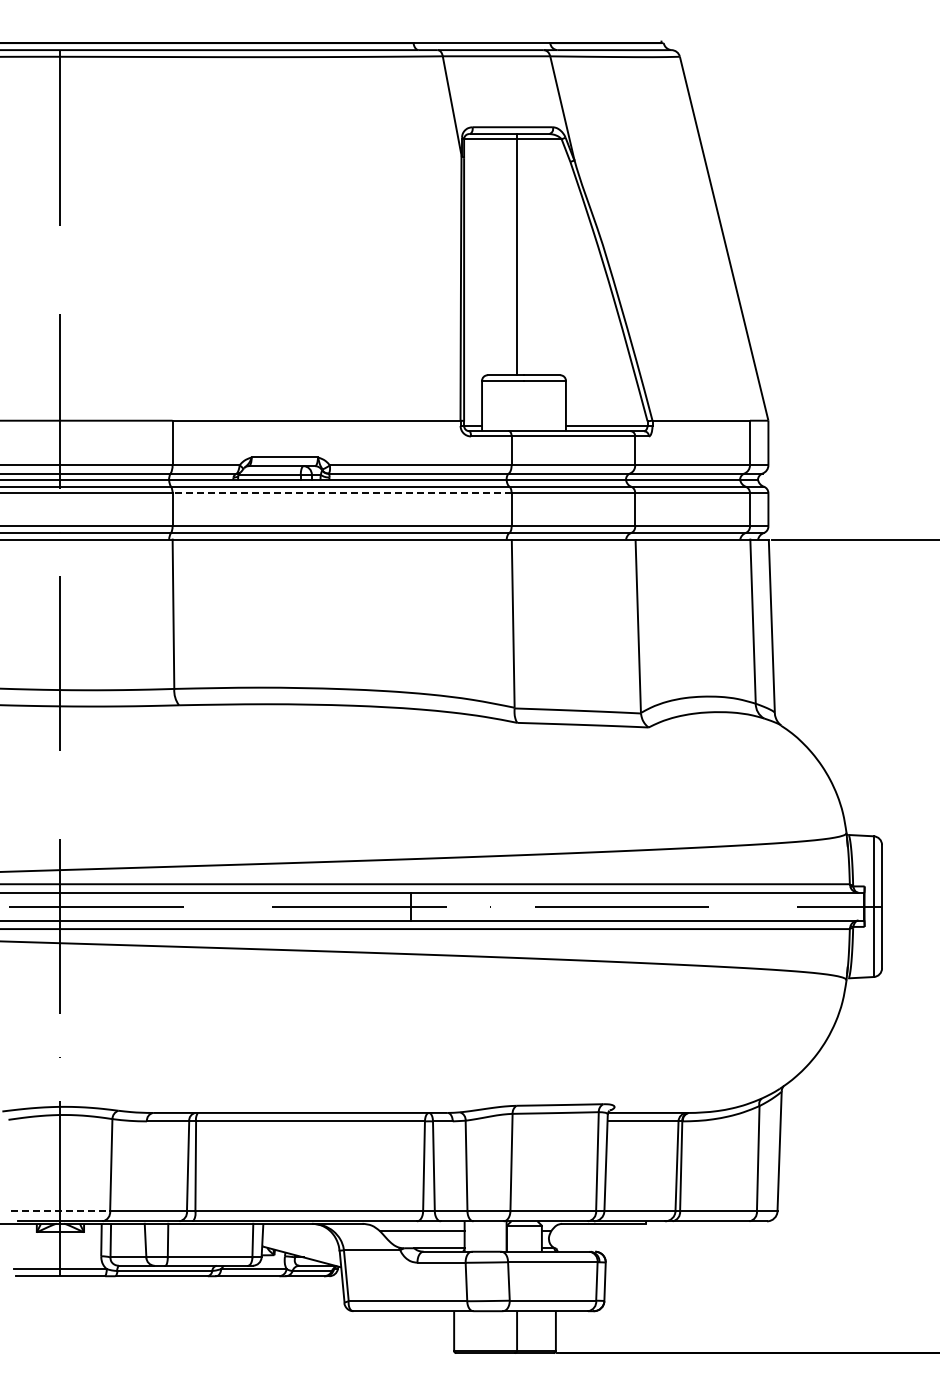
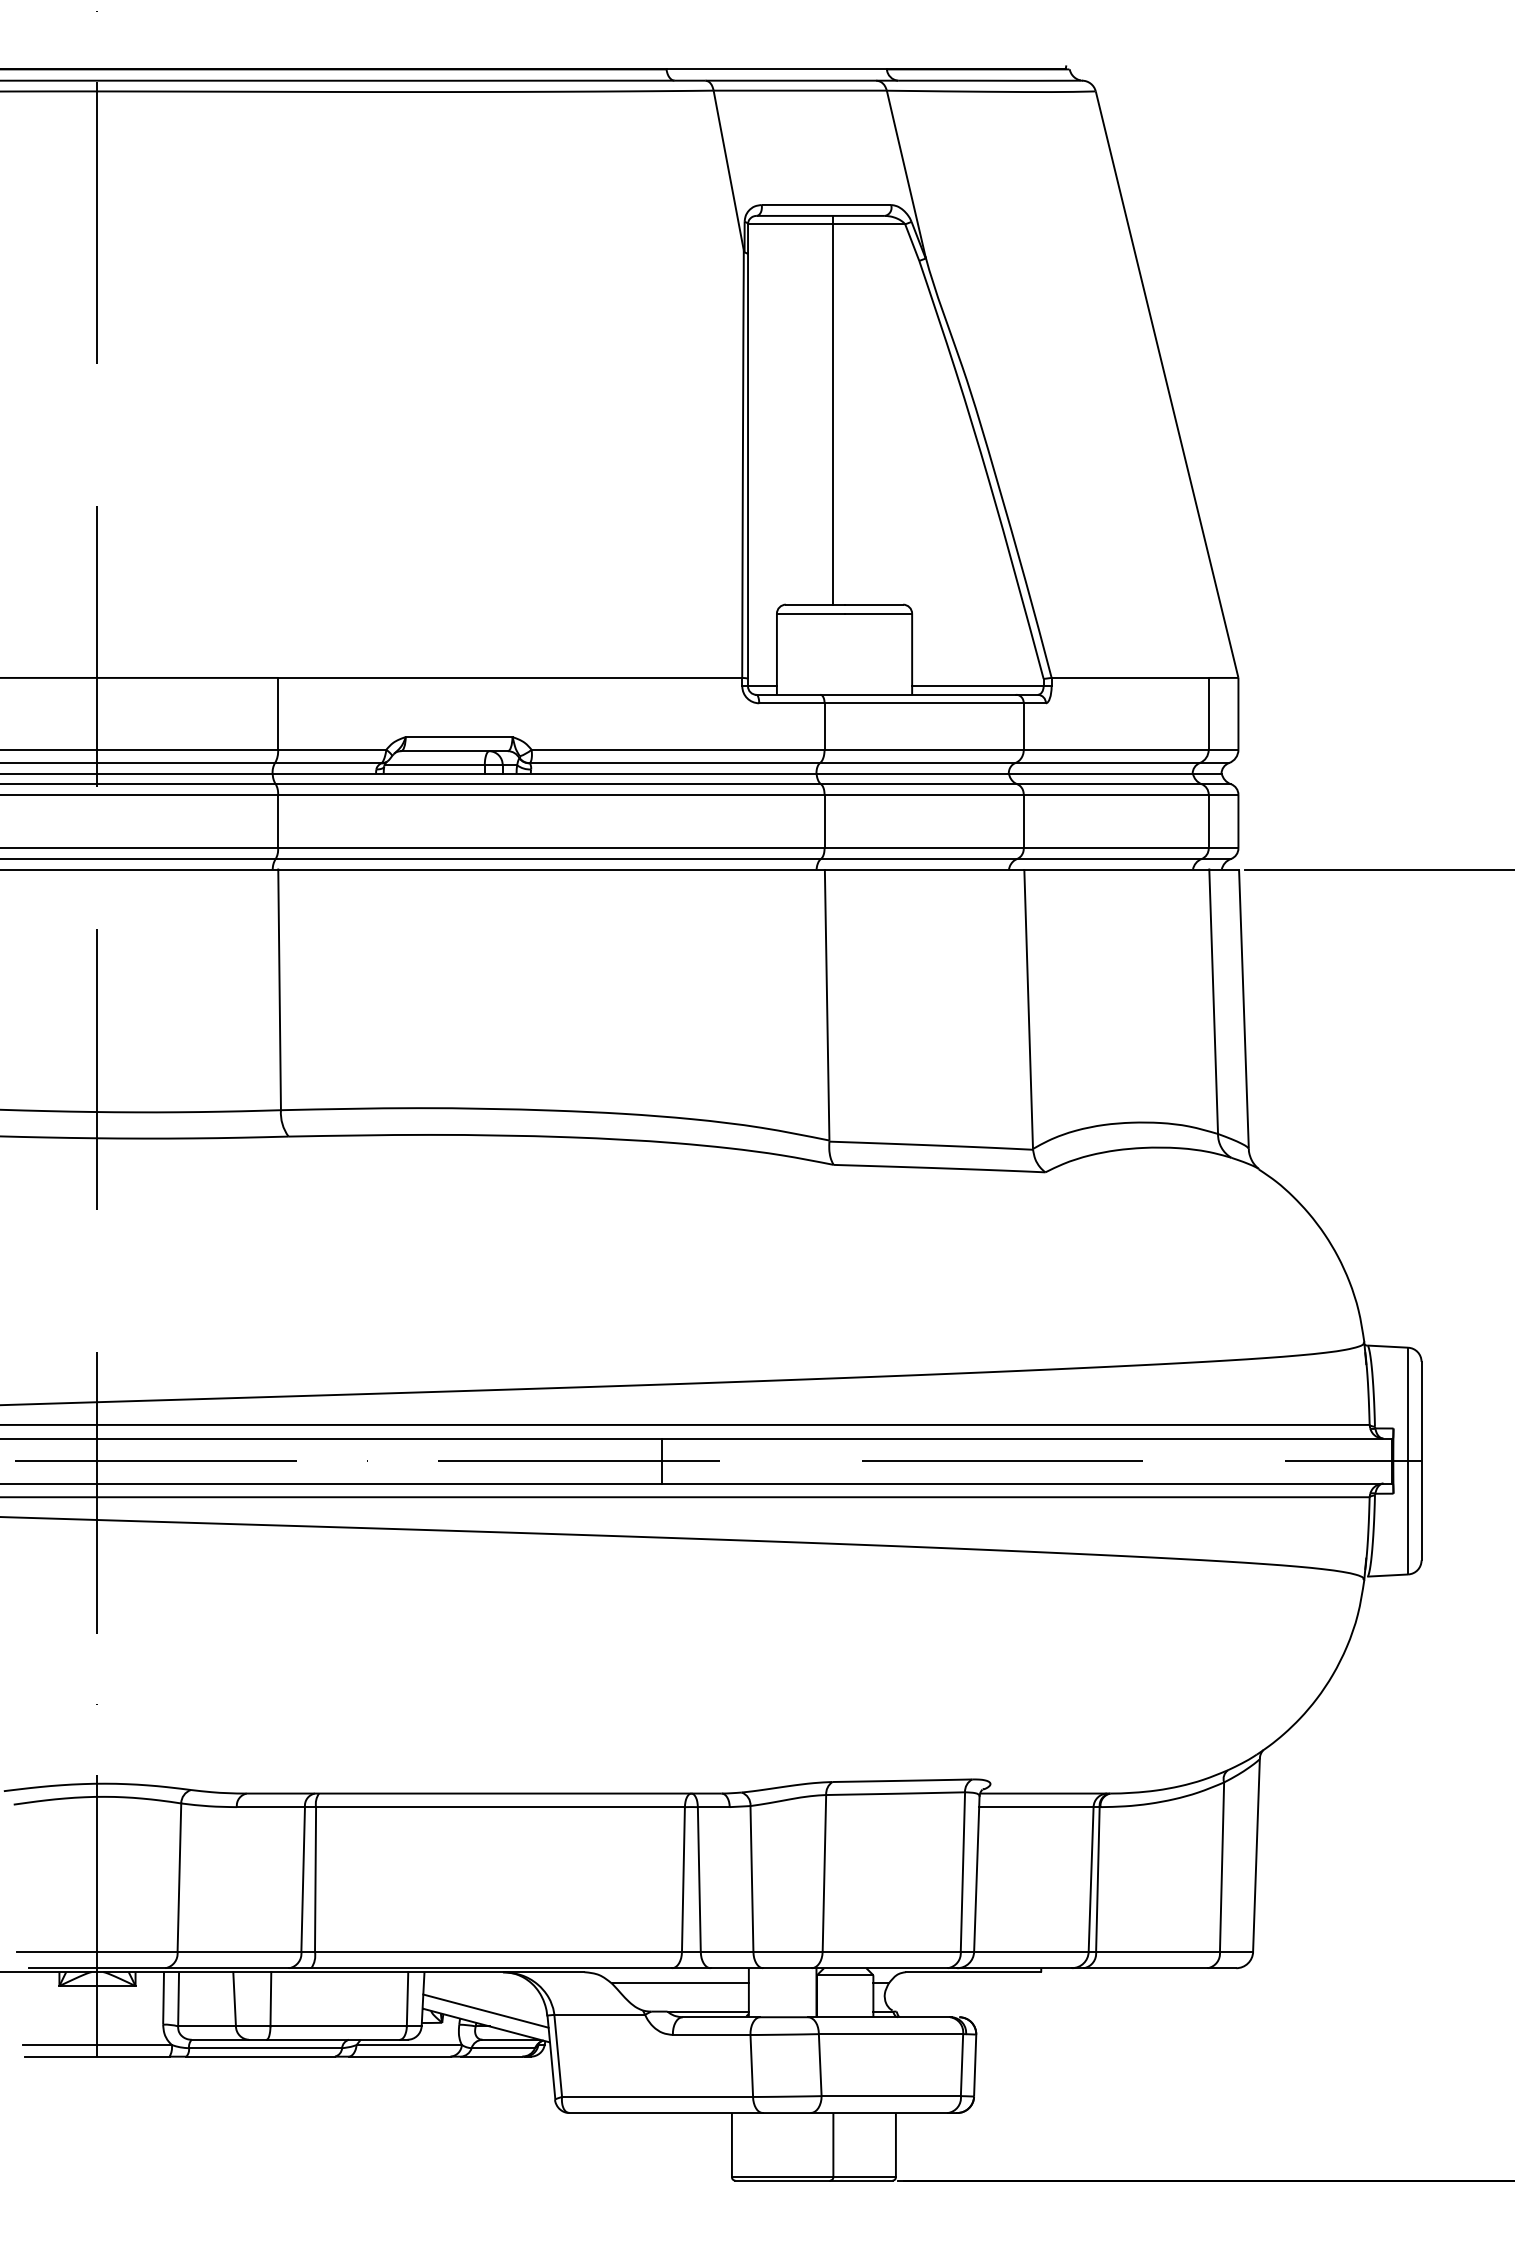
line: (342, 493) -> (552, 795), dashed -> solid
line: (60, 1211) -> (97, 1952), dashed -> solid
line: (301, 1247) -> (485, 2010), added

